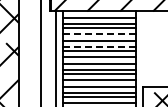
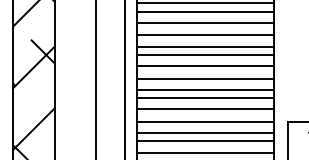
line: (99, 34) -> (205, 23), dashed -> solid
line: (99, 46) -> (205, 45), dashed -> solid

